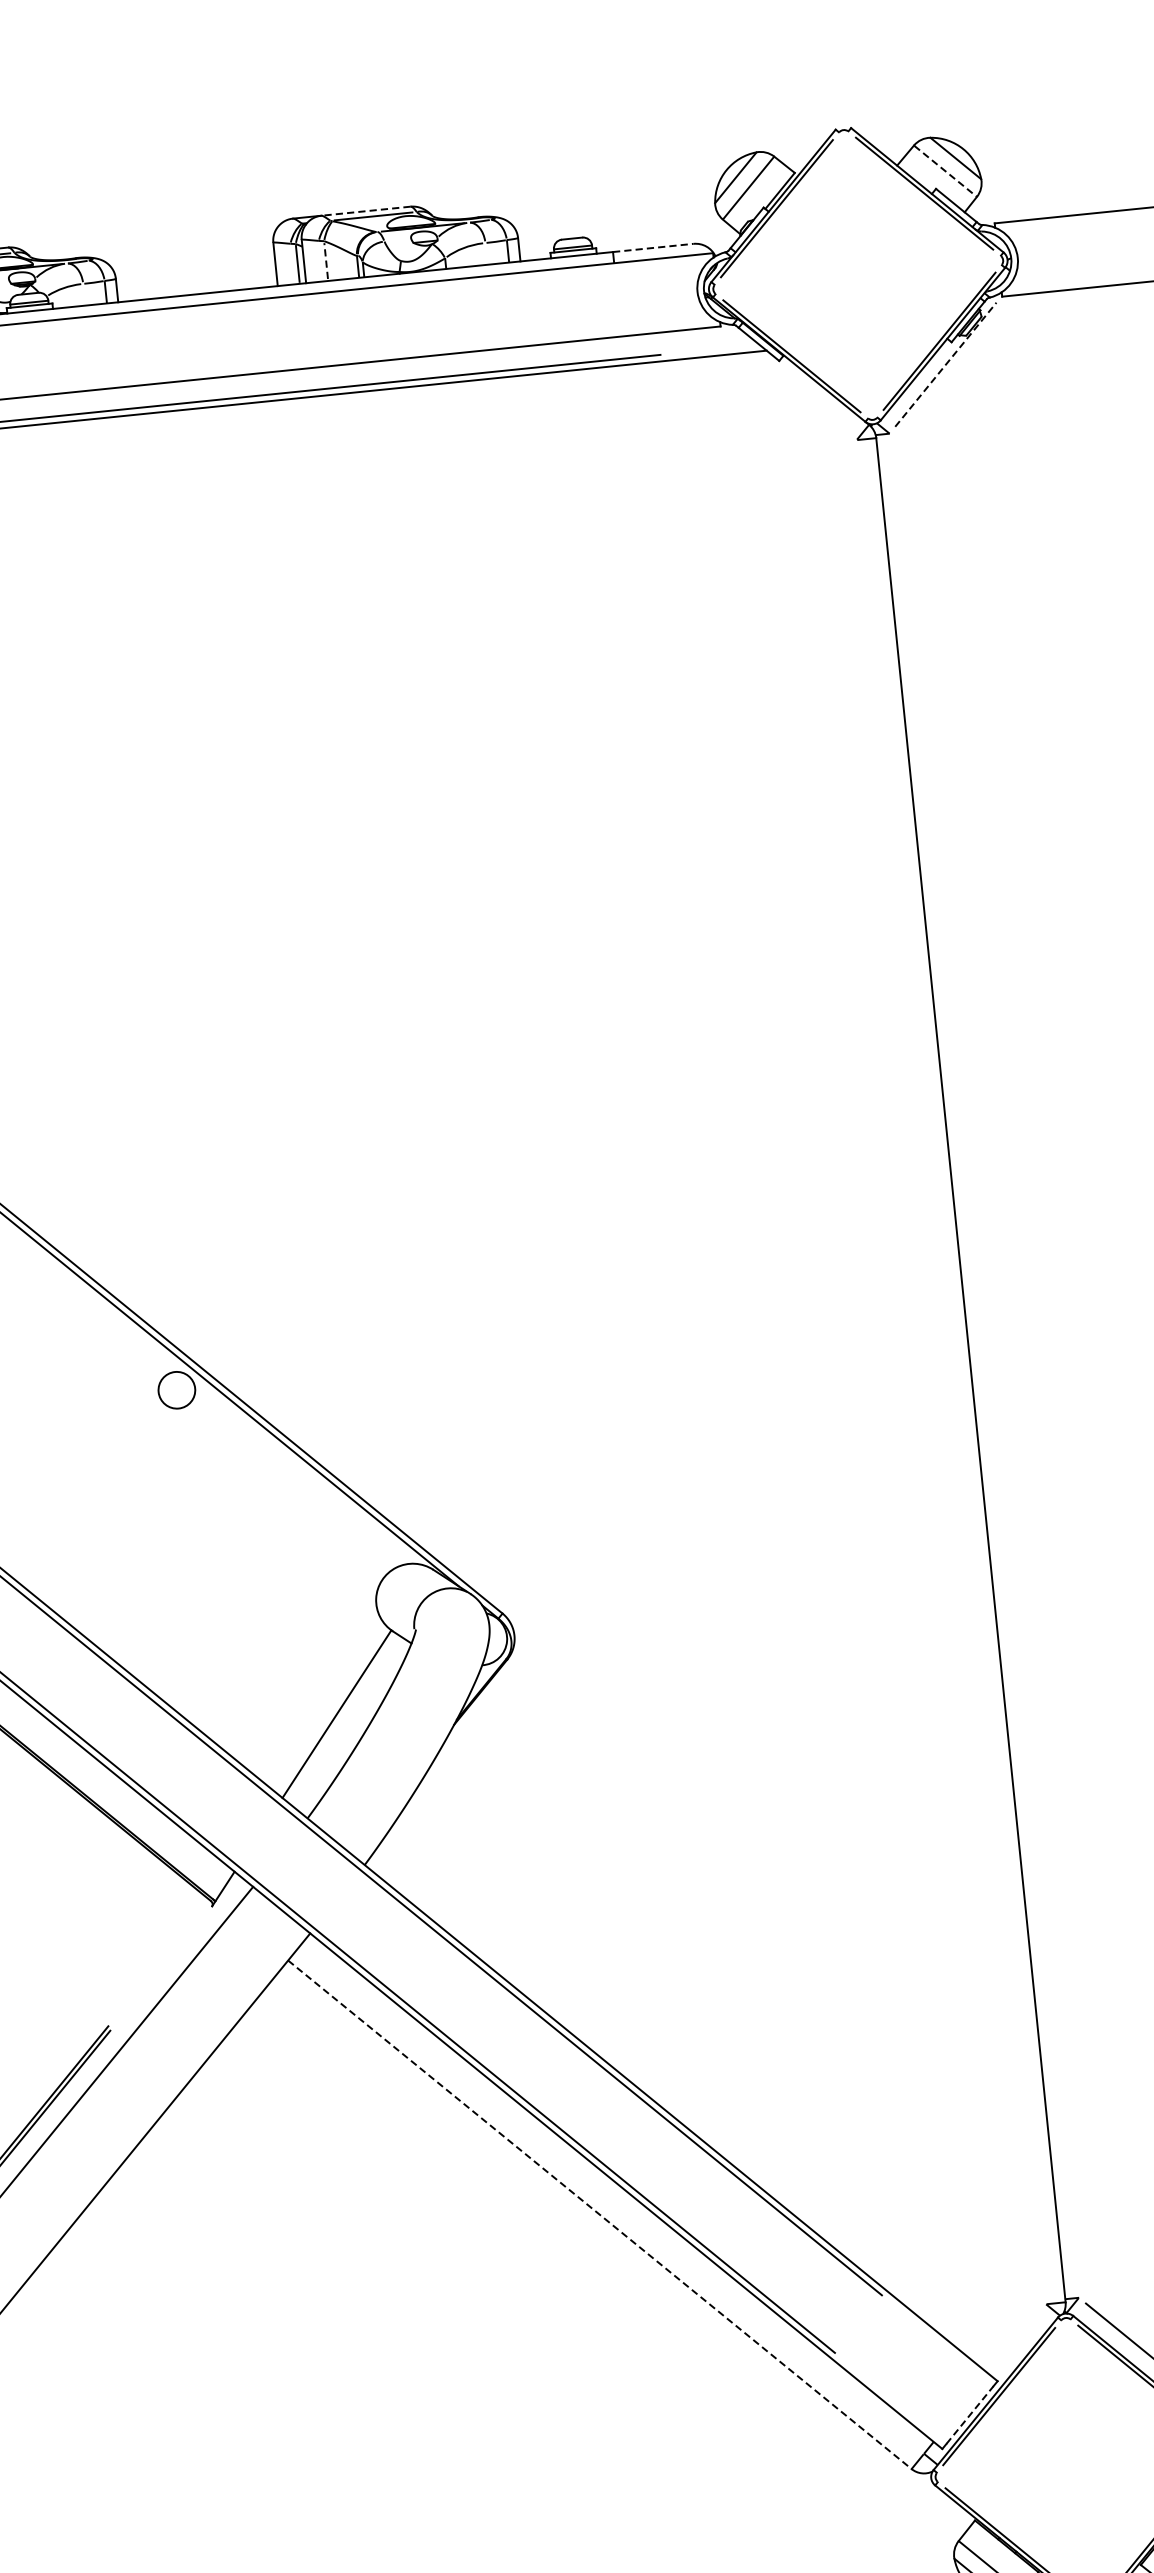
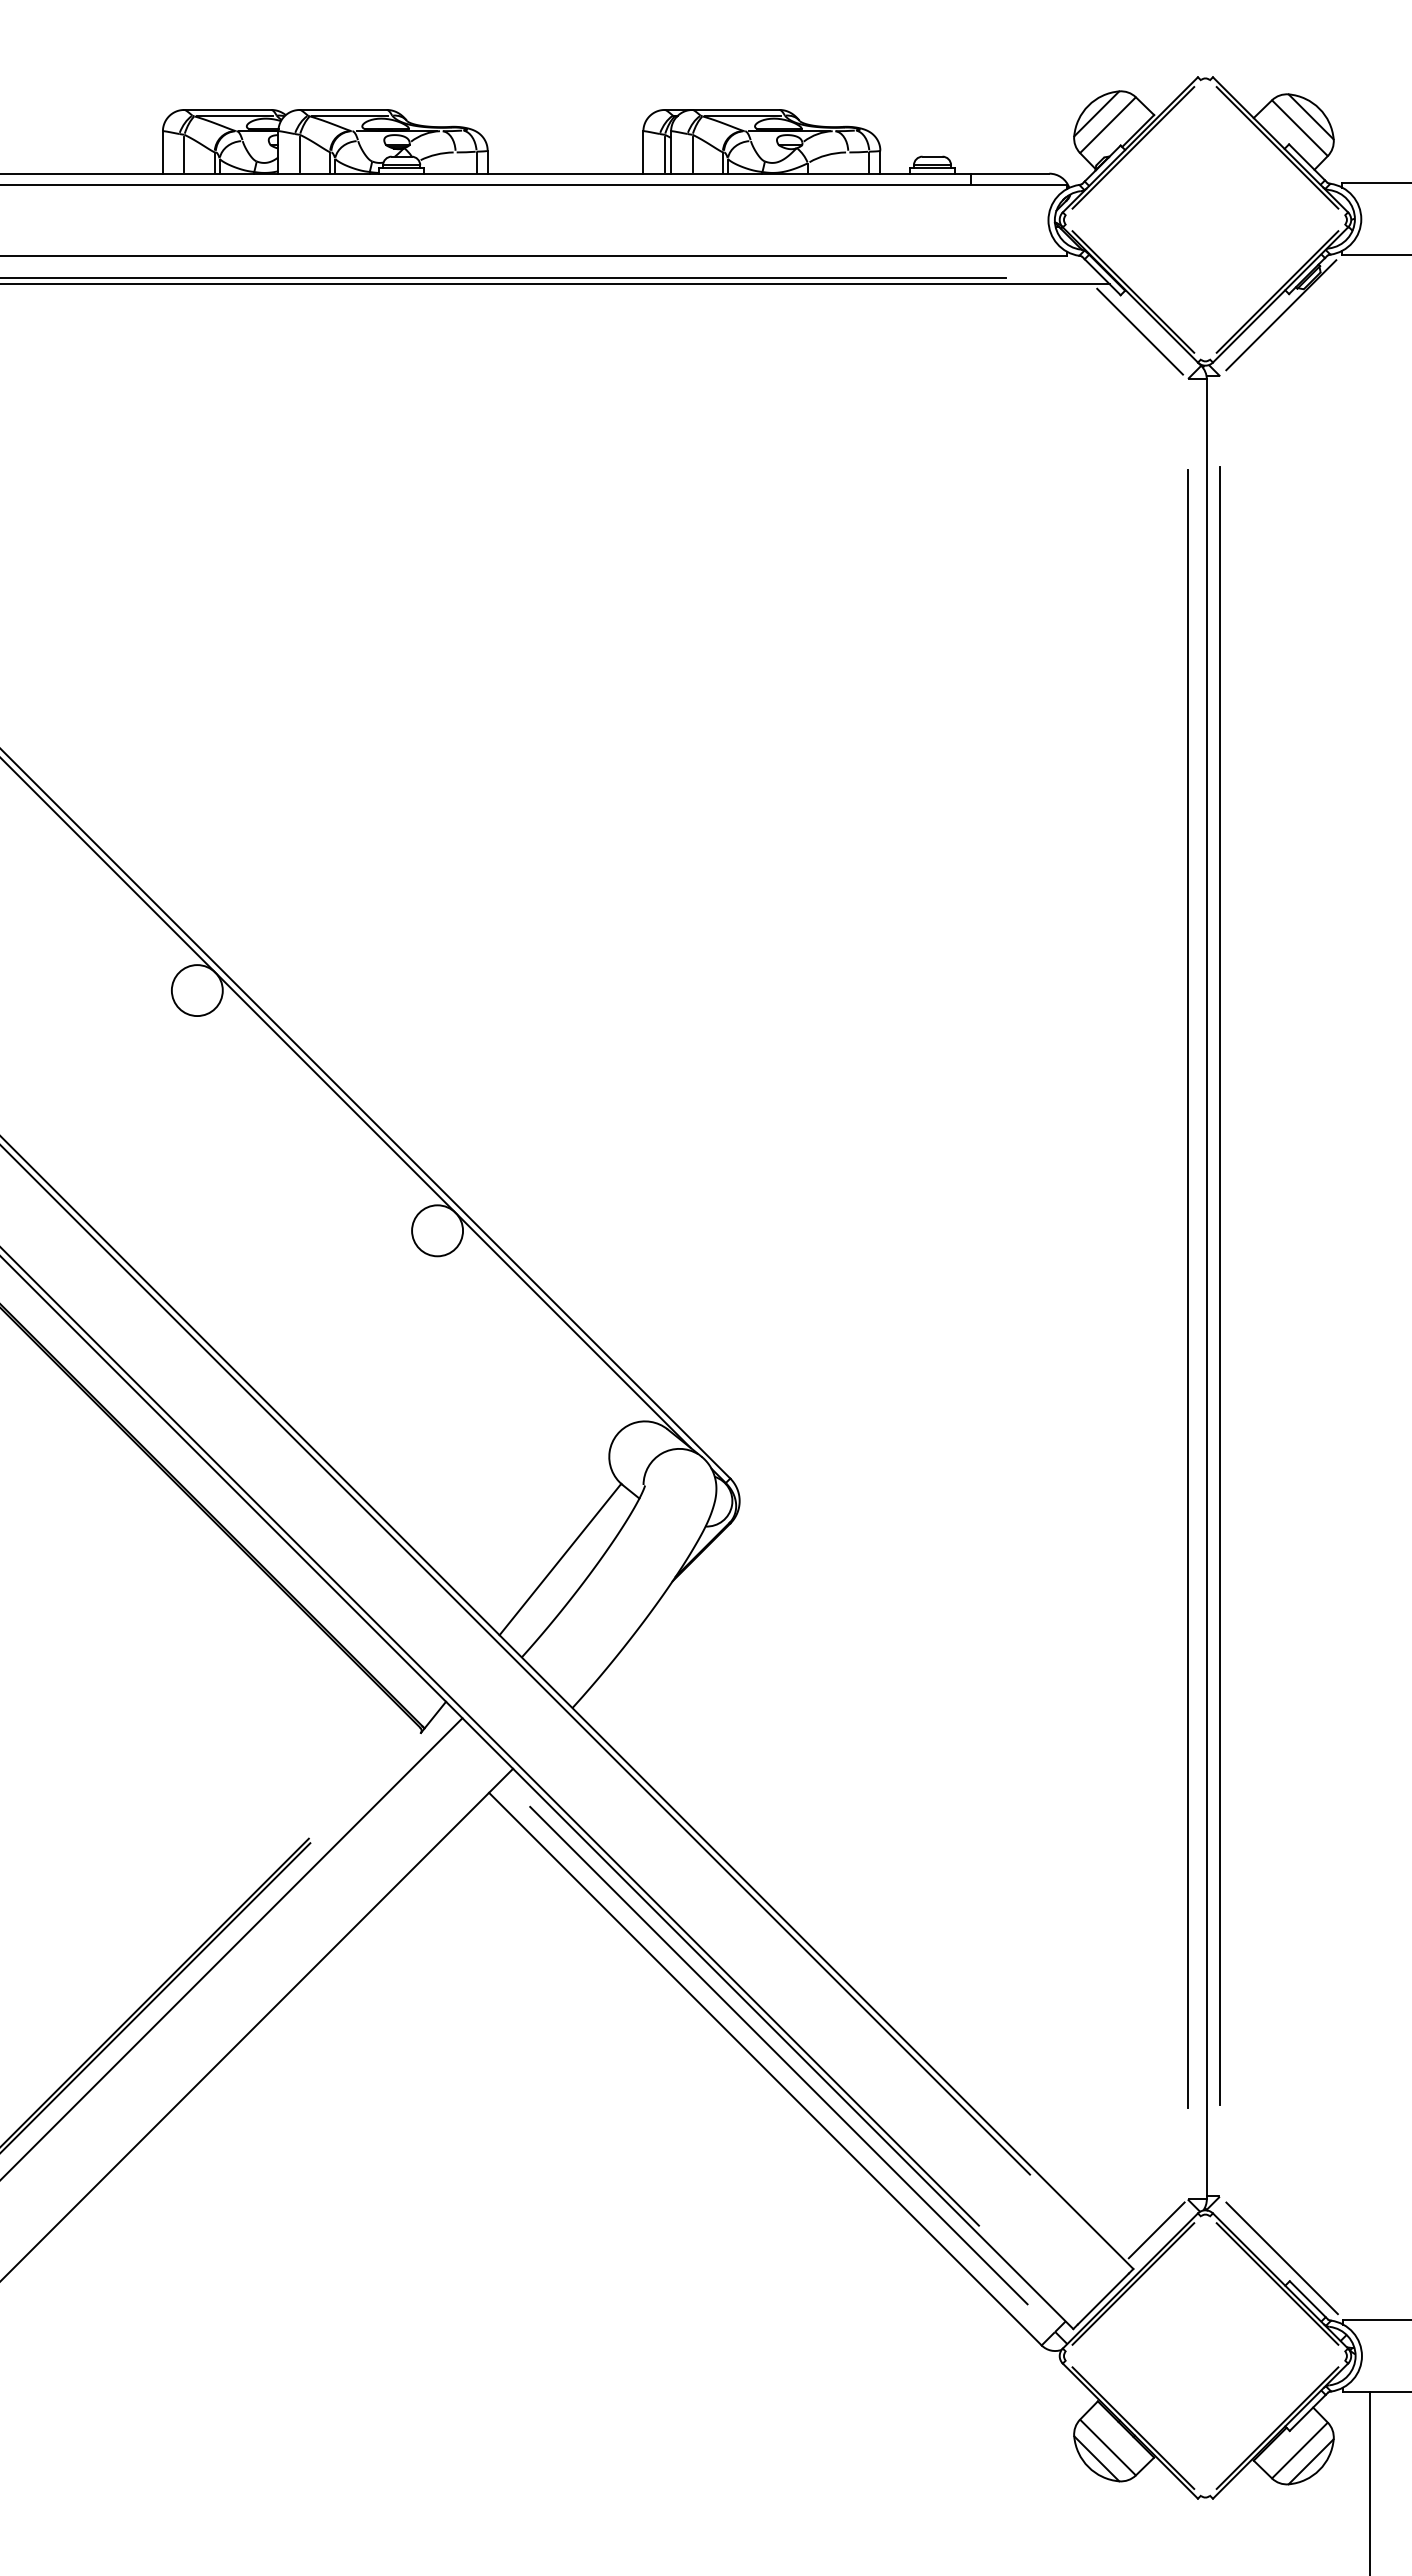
line: (945, 171) -> (1299, 128), dashed -> solid
line: (365, 210) -> (735, 109), dashed -> solid
line: (653, 247) -> (1010, 173), dashed -> solid
line: (325, 260) -> (692, 153), dashed -> solid
line: (946, 364) -> (1281, 315), dashed -> solid
line: (802, 396) -> (1139, 331), added
line: (984, 1365) -> (1220, 1286), added
line: (951, 1372) -> (1187, 1289), added
circle: (176, 1389) -> (437, 1230), size x1.43
line: (611, 2199) -> (778, 2055), added
line: (600, 2215) -> (765, 2069), dashed -> solid
line: (1017, 2339) -> (1156, 2230), added
line: (970, 2414) -> (1103, 2298), dashed -> solid

